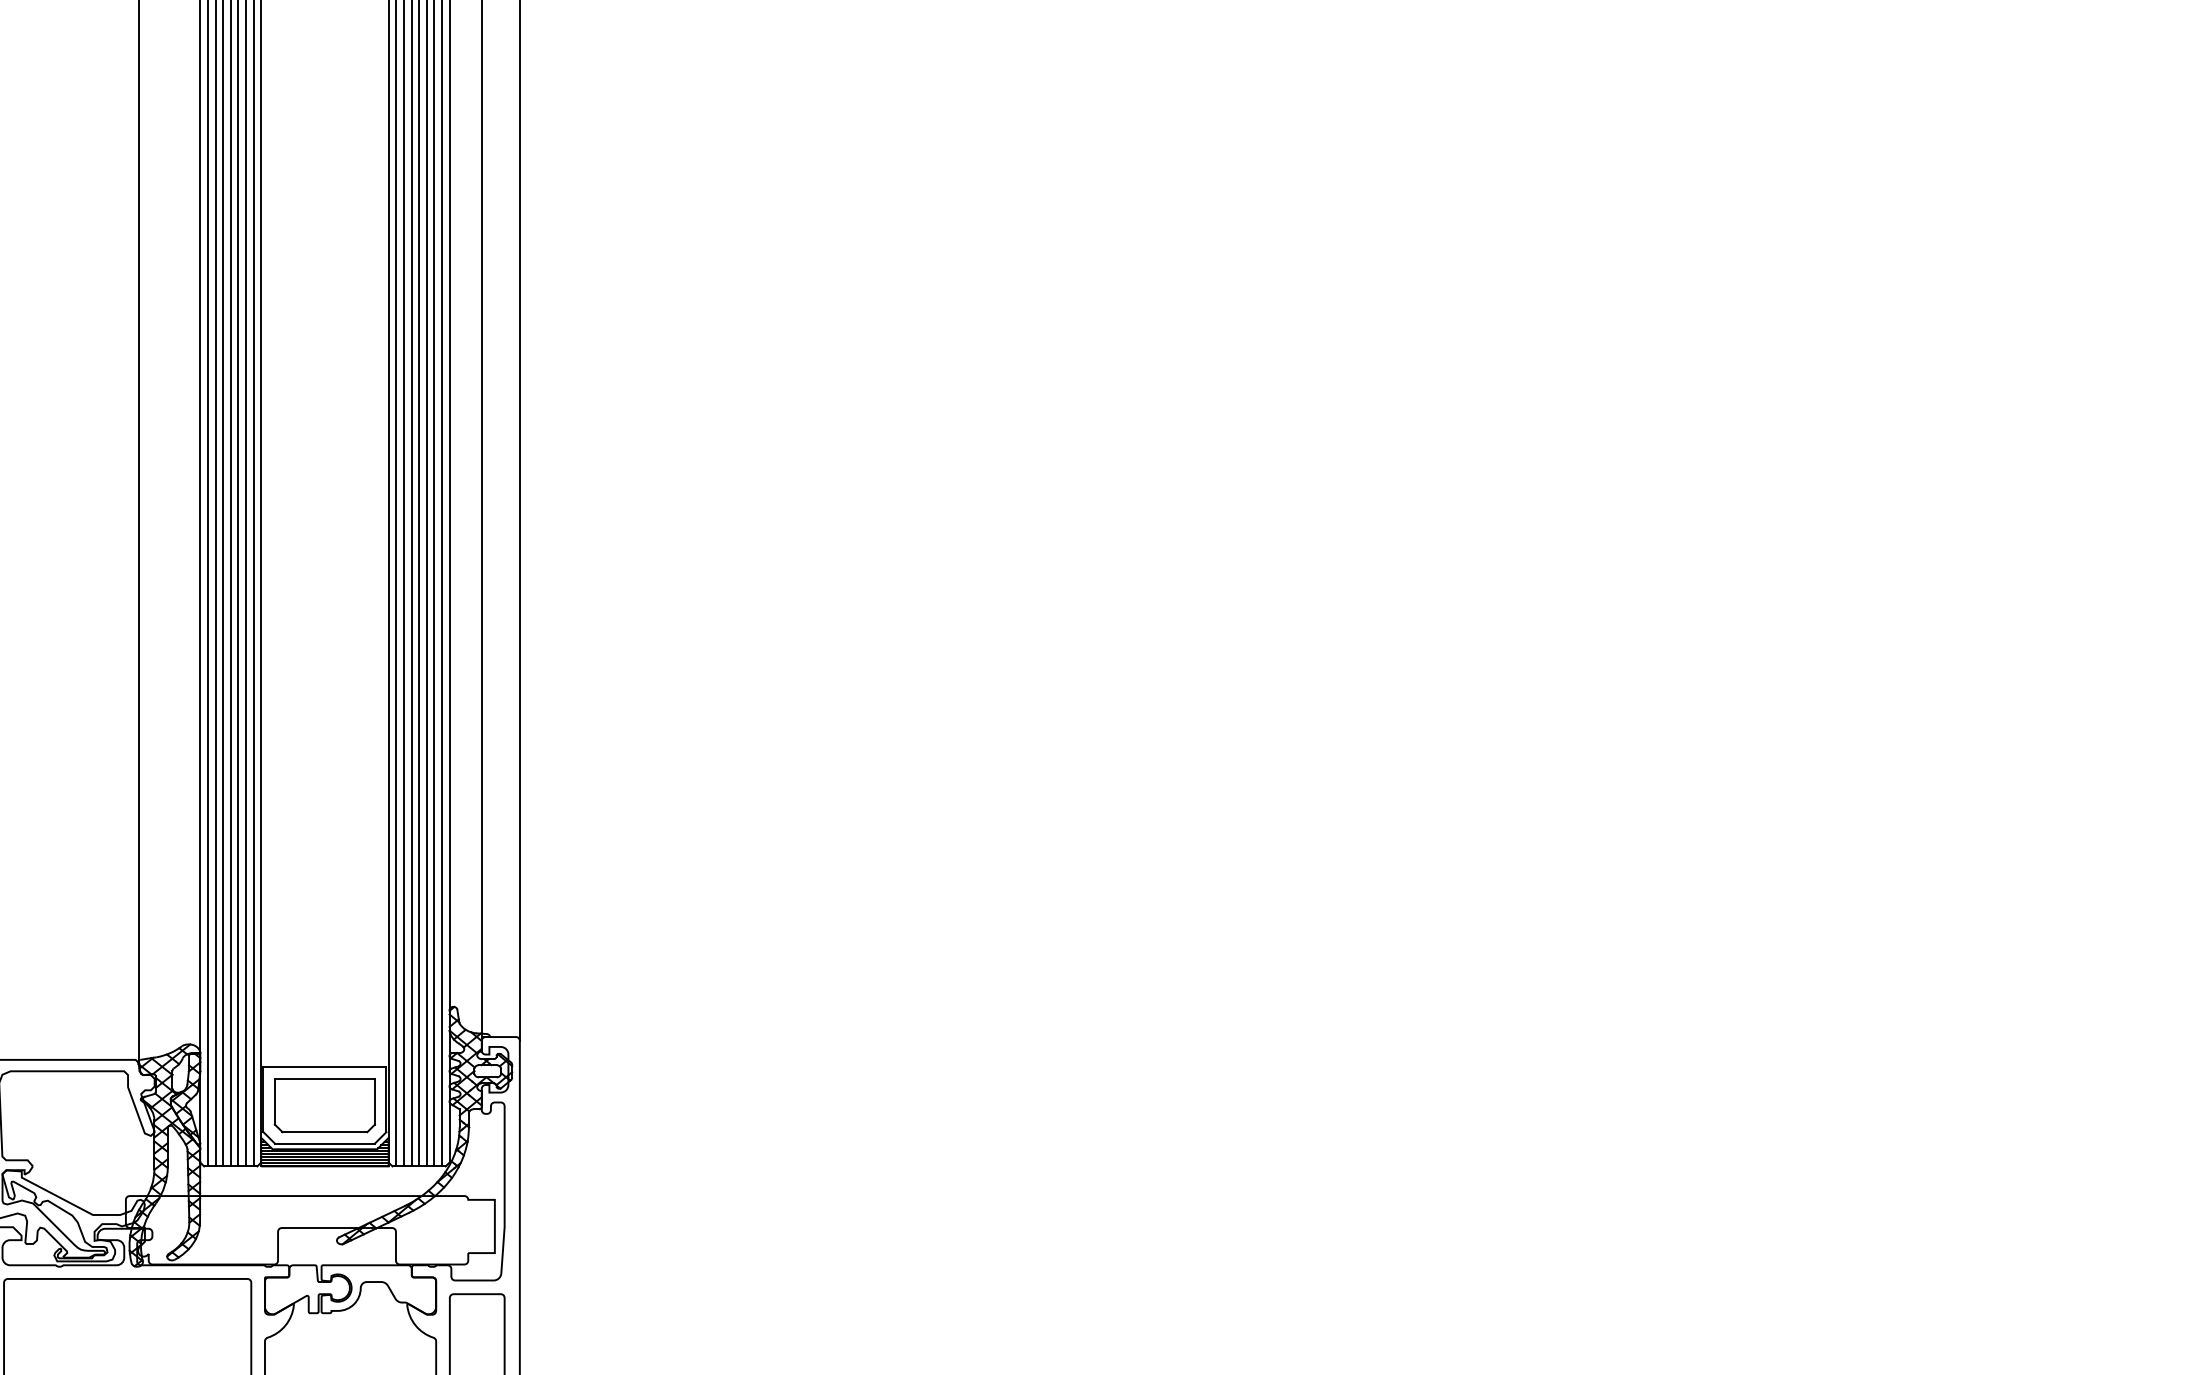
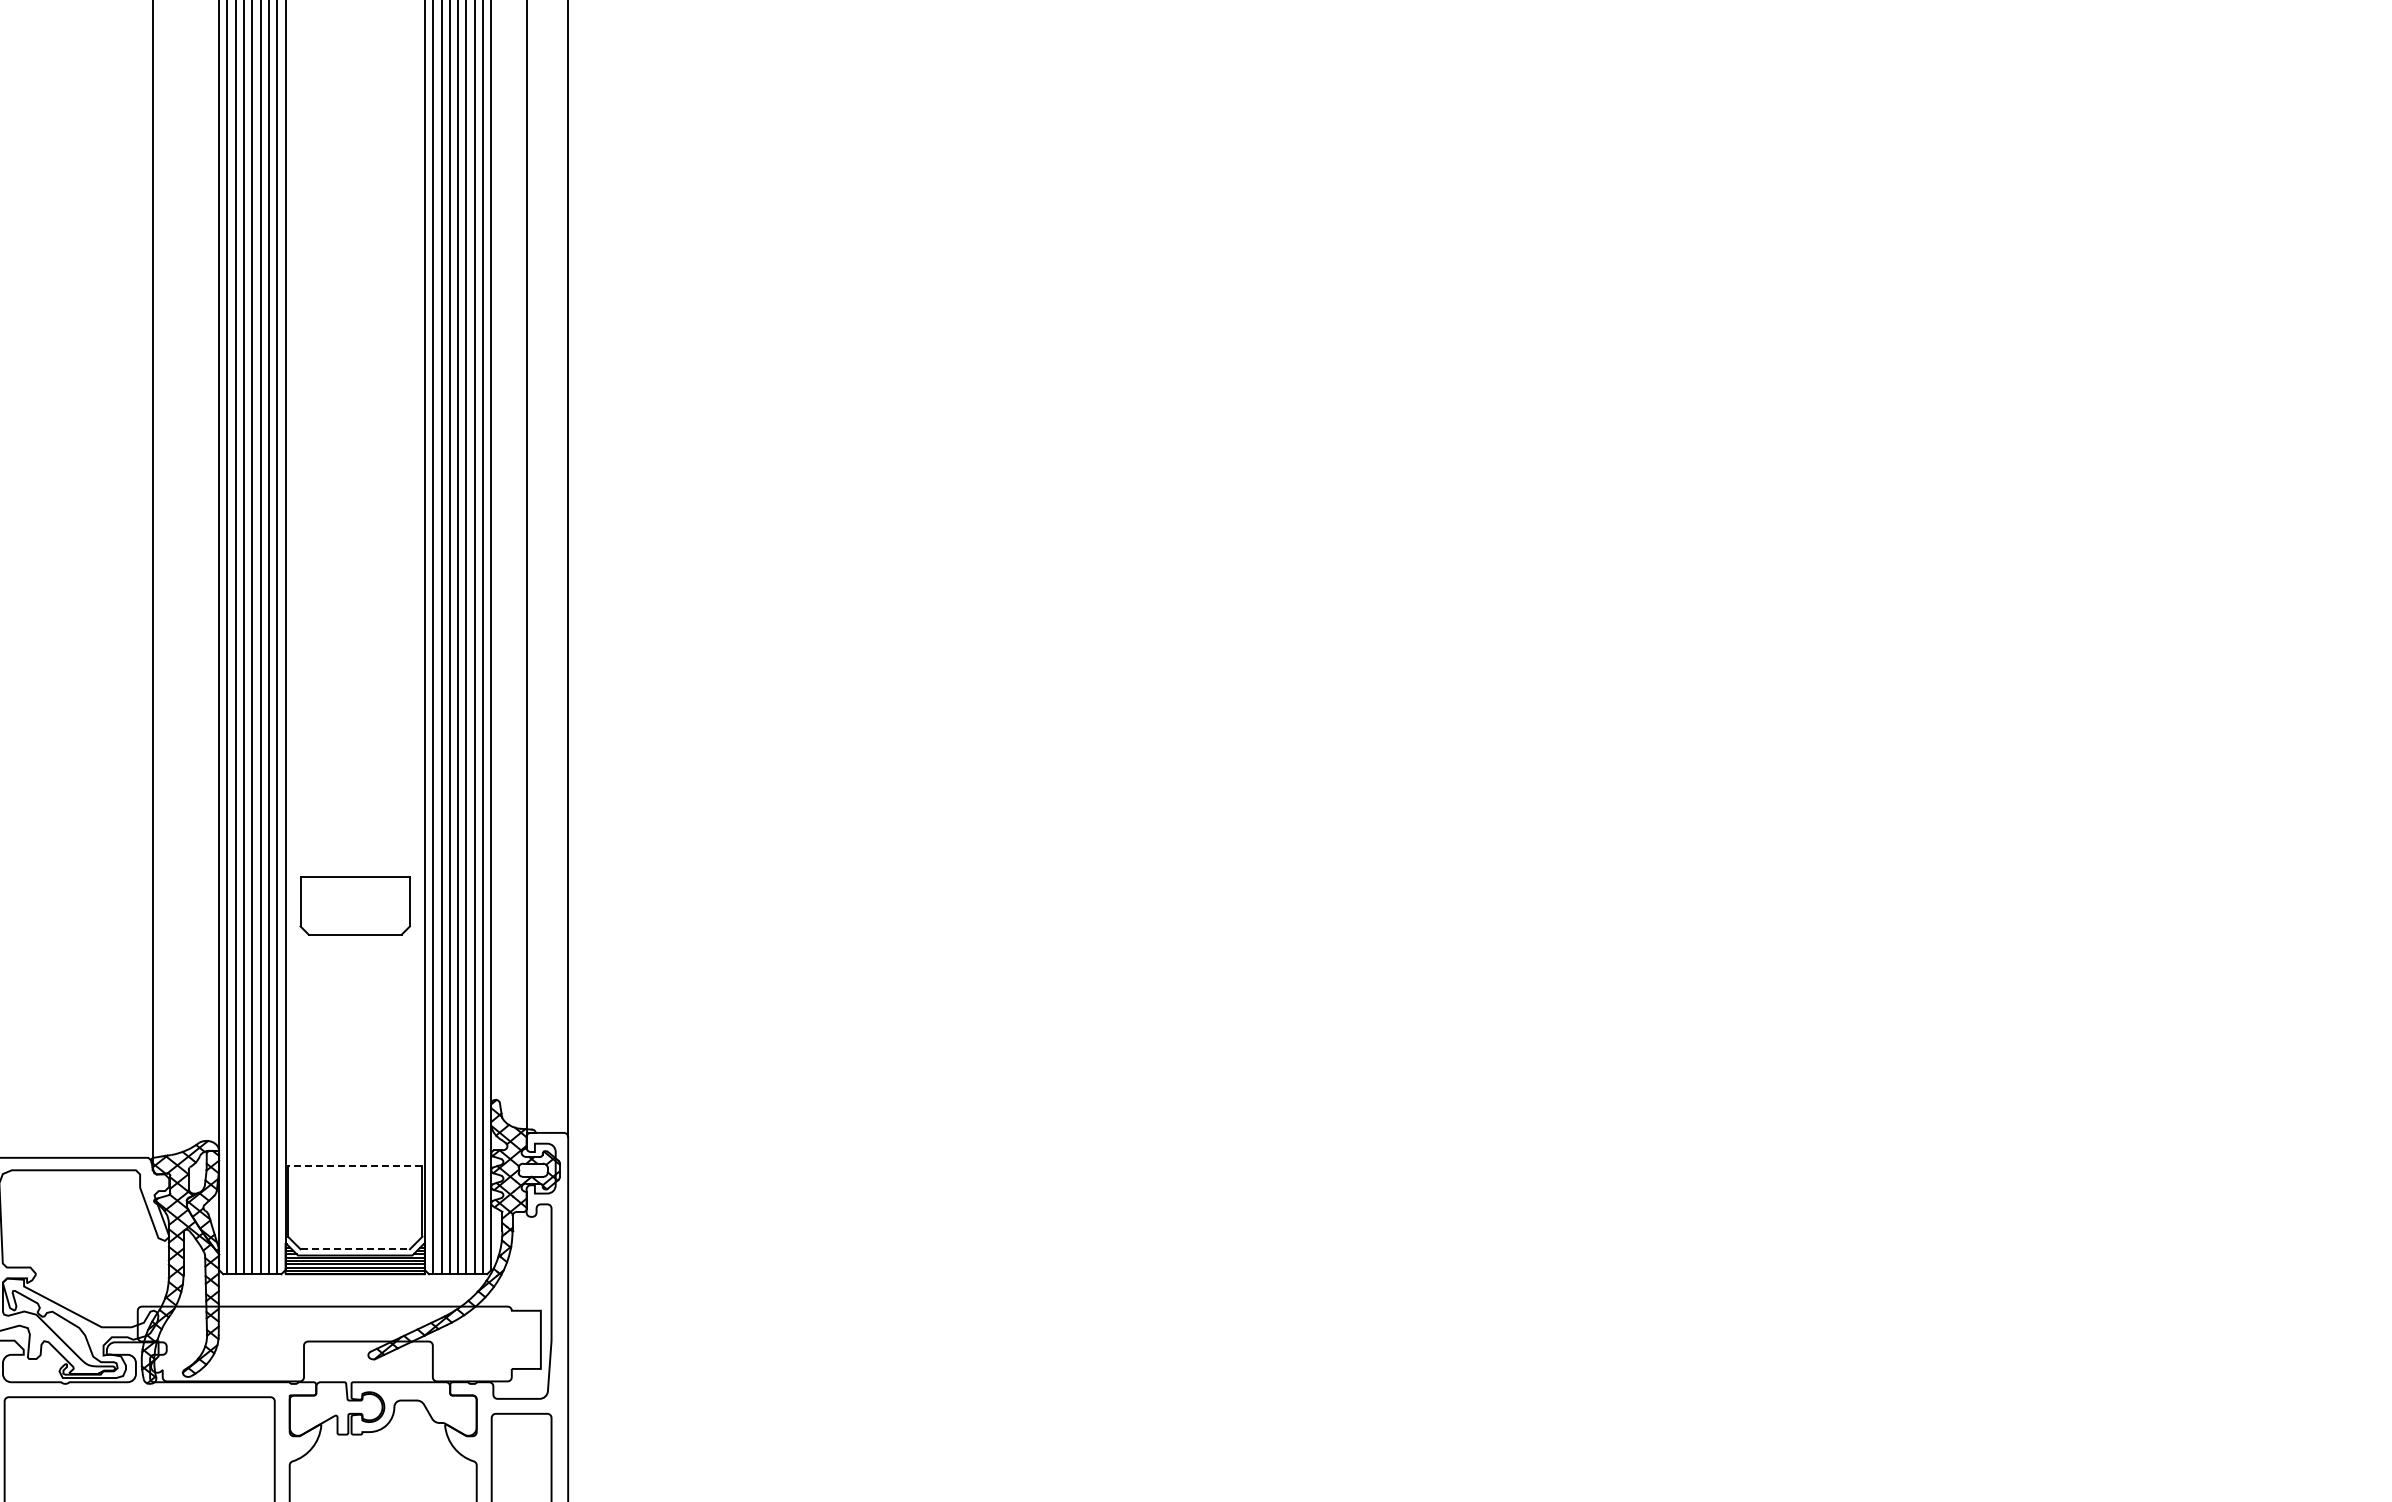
line: (324, 1067) -> (354, 1166), solid -> dashed
part: (324, 1105) -> (354, 905), moved
line: (325, 1143) -> (355, 1249), solid -> dashed

